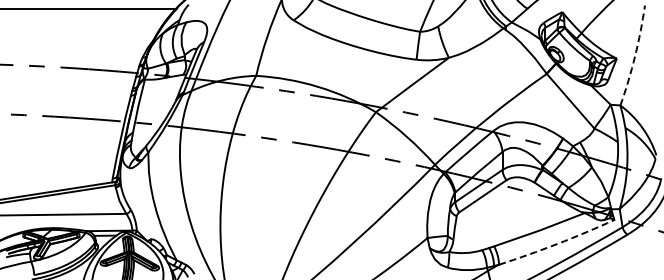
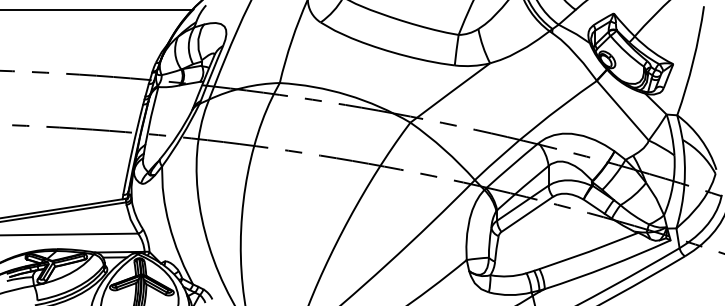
arc: (635, 56) -> (693, 61), dashed -> solid
arc: (557, 244) -> (608, 267), dashed -> solid

